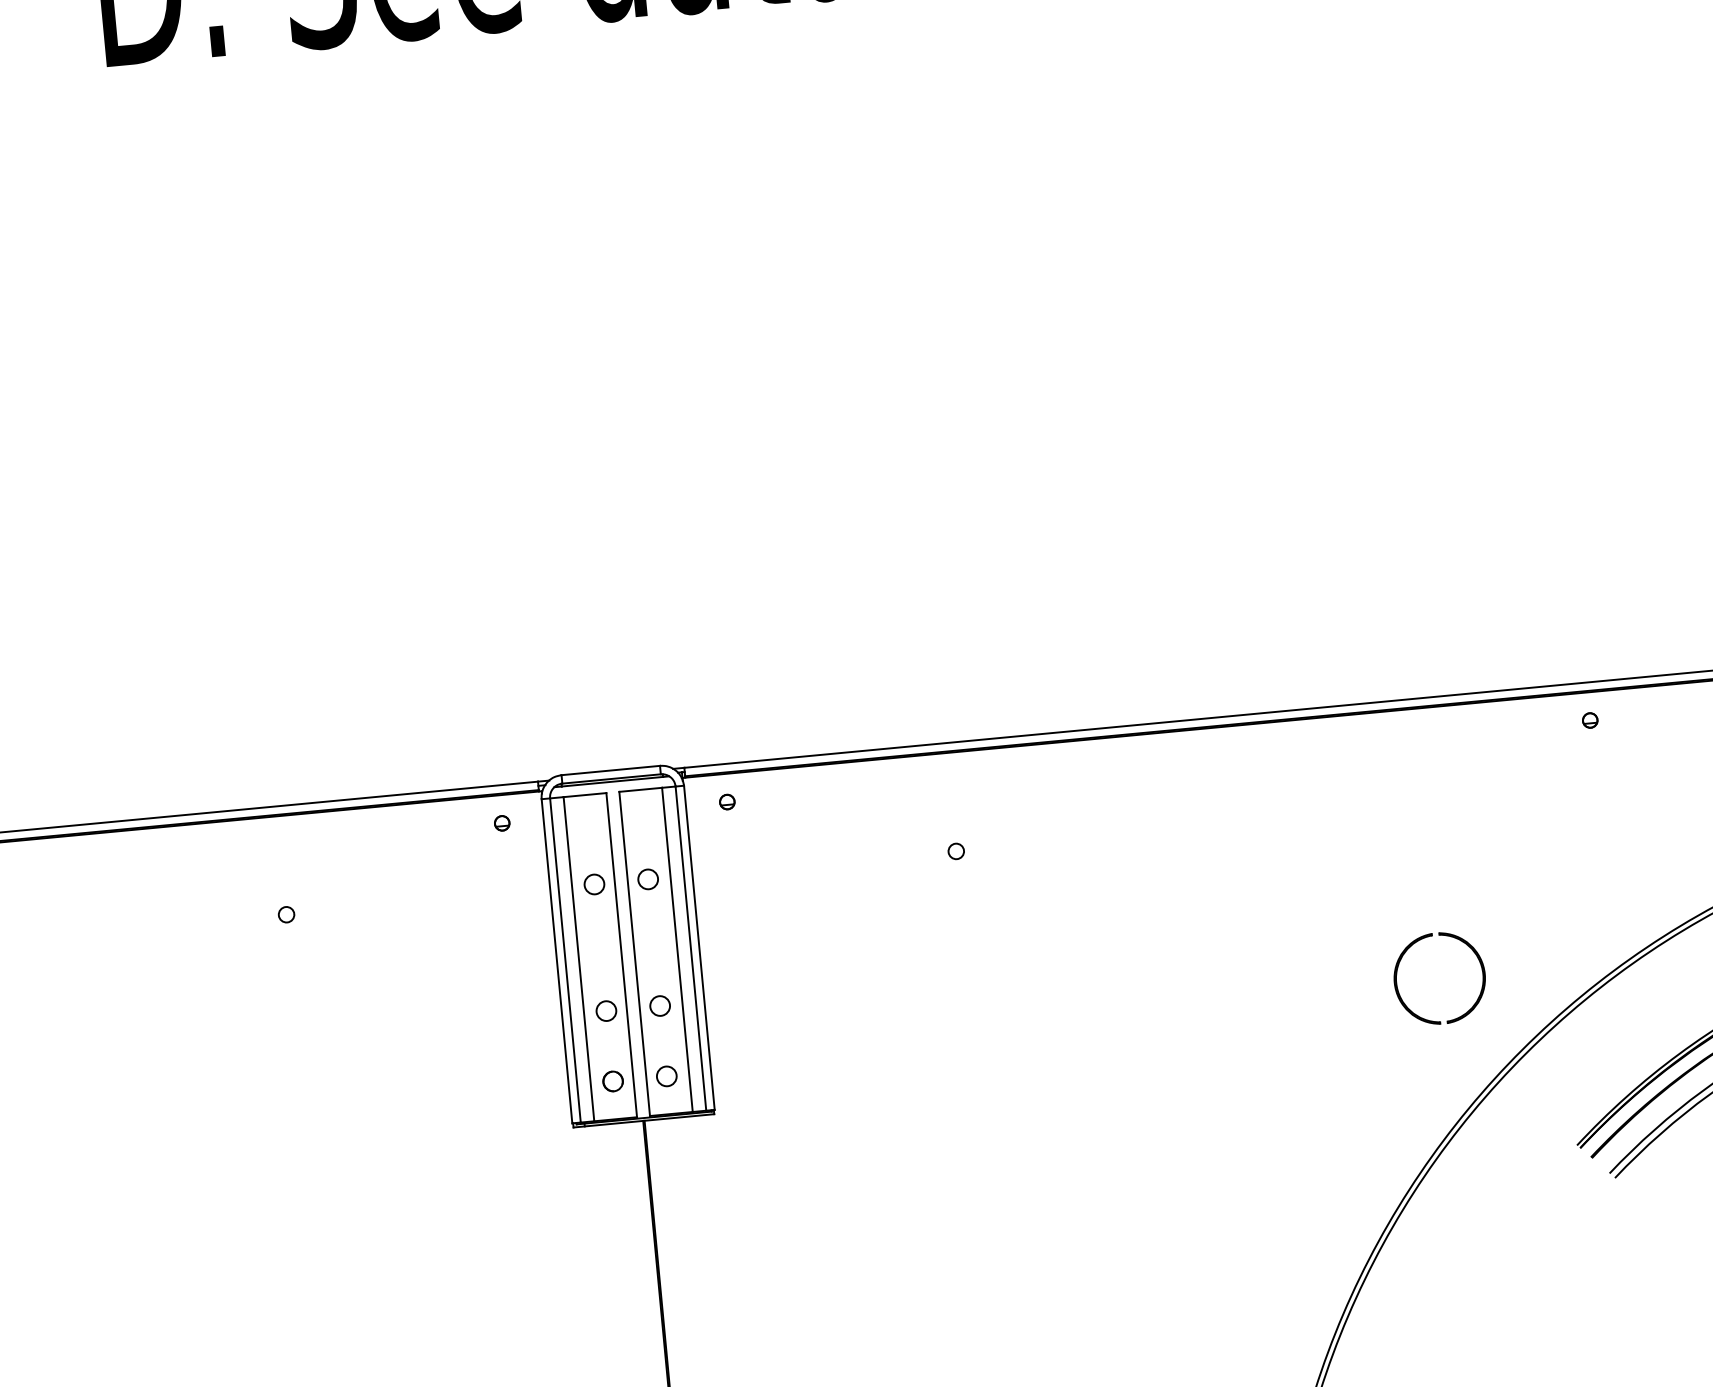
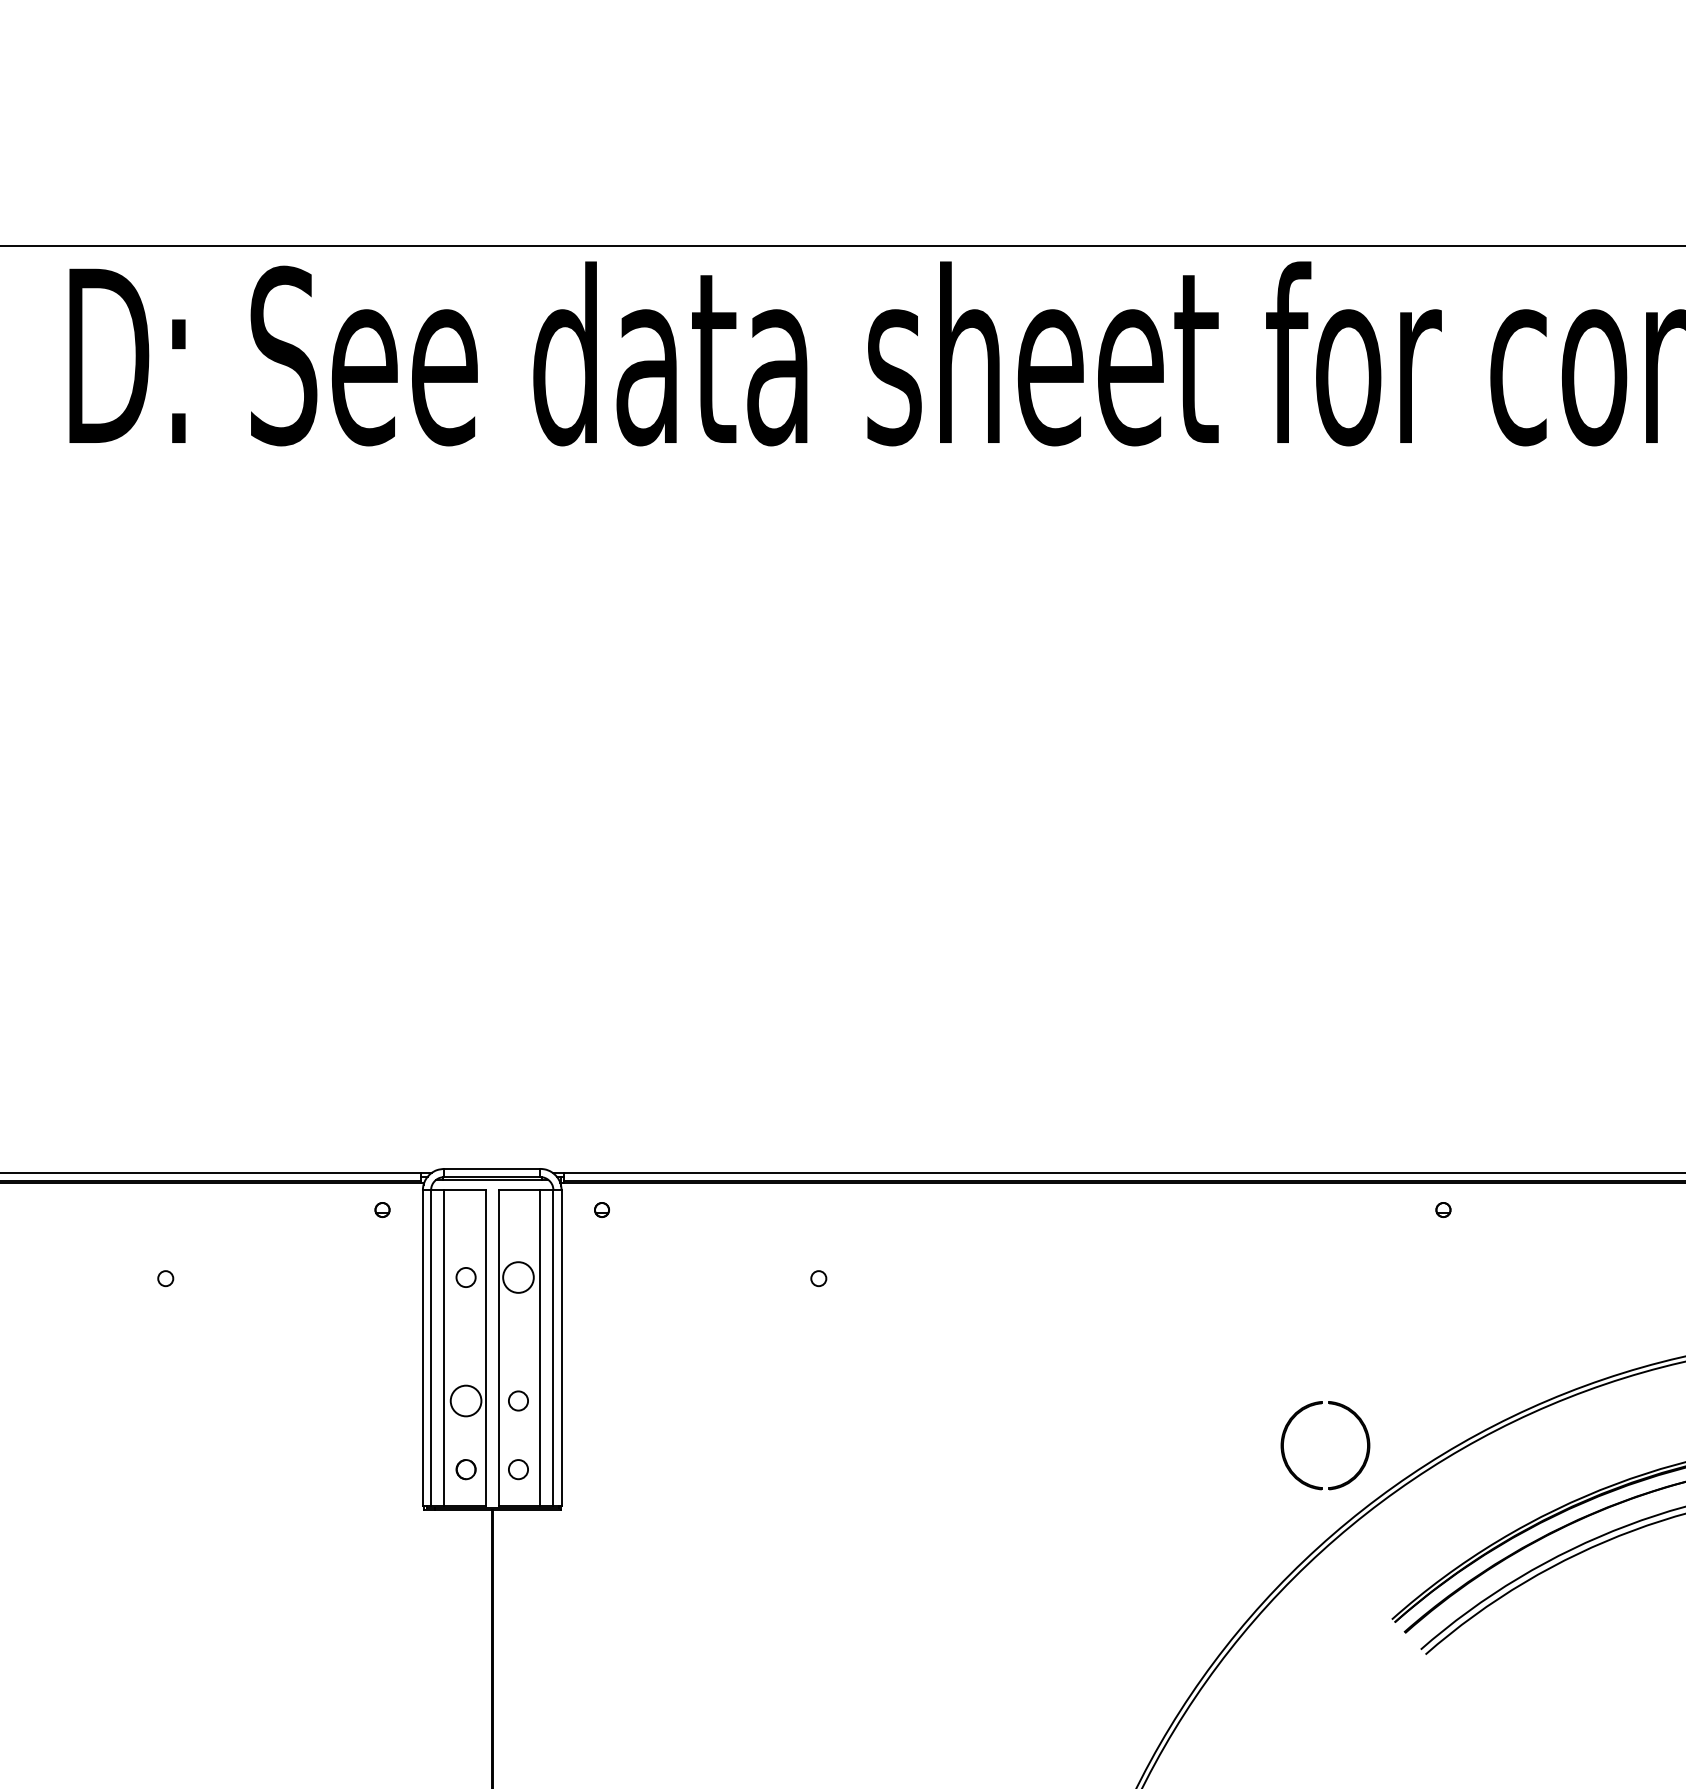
circle: (648, 879) -> (518, 1277), size x1.6
part: (1407, 951) -> (1296, 1416), moved
circle: (605, 1010) -> (465, 1400), size x1.6

